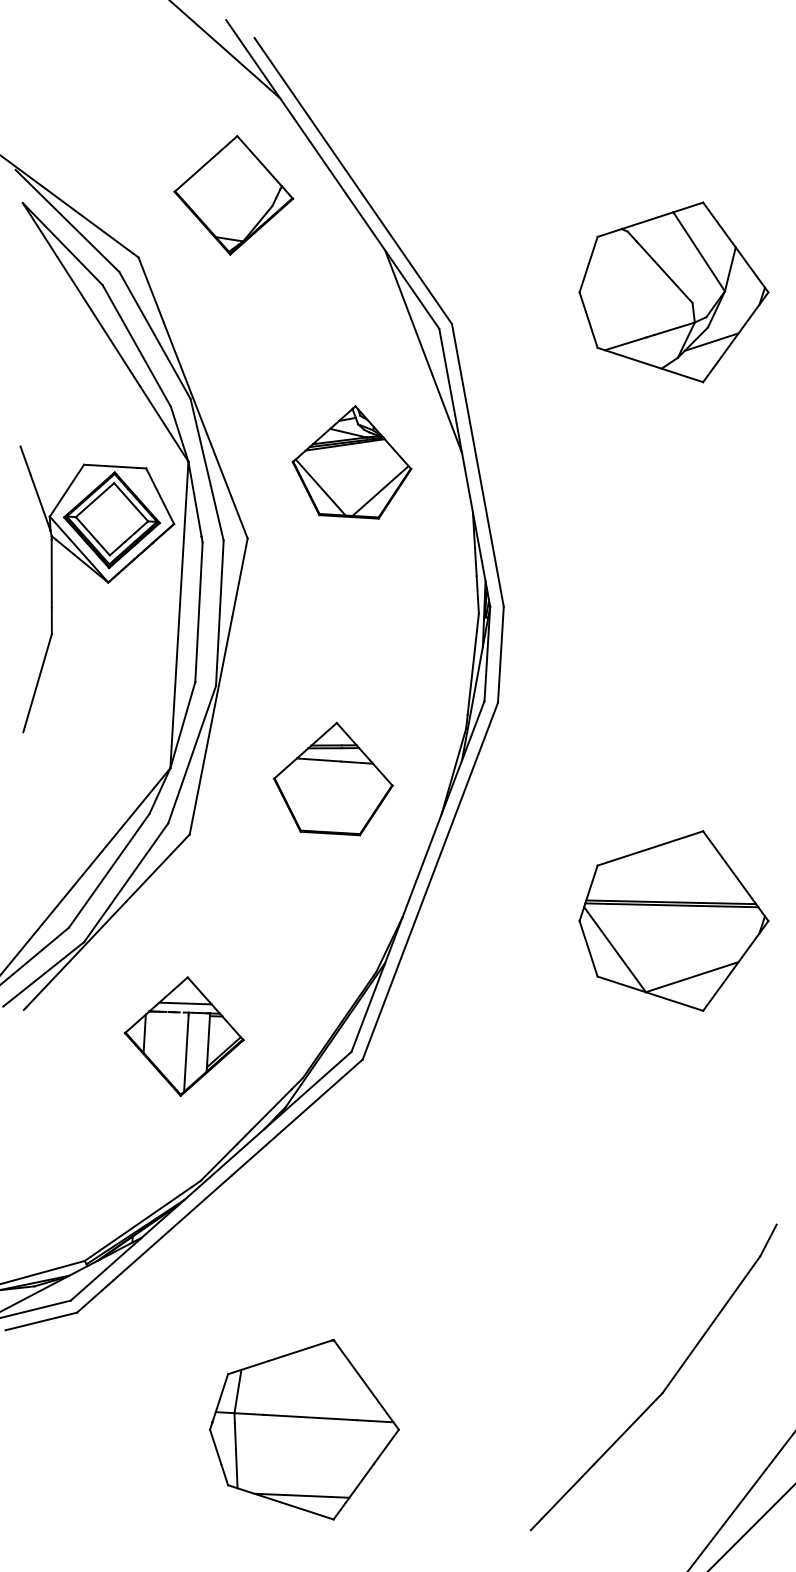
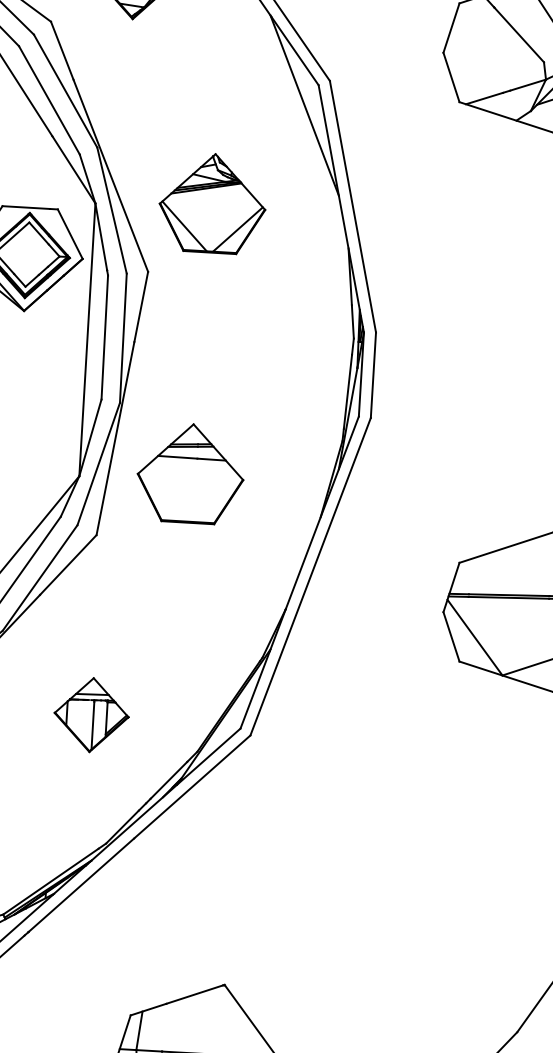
part: (351, 462) -> (212, 204), moved
part: (333, 778) -> (190, 473), moved
part: (183, 1036) -> (91, 714), size x0.7

